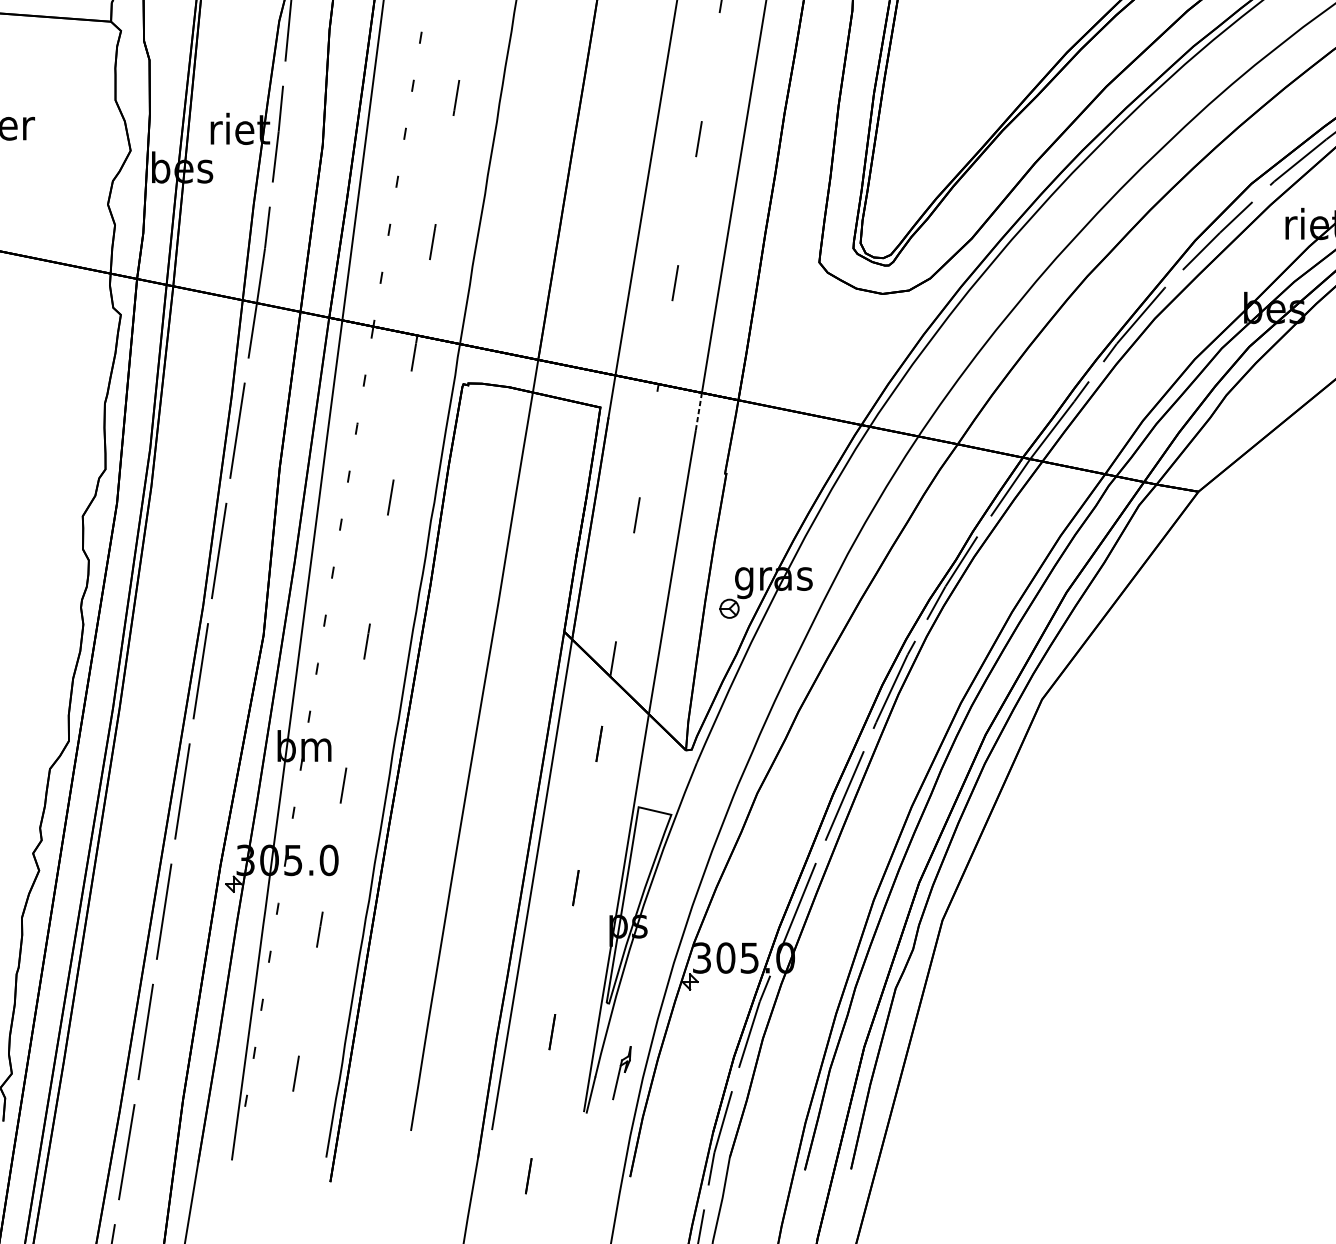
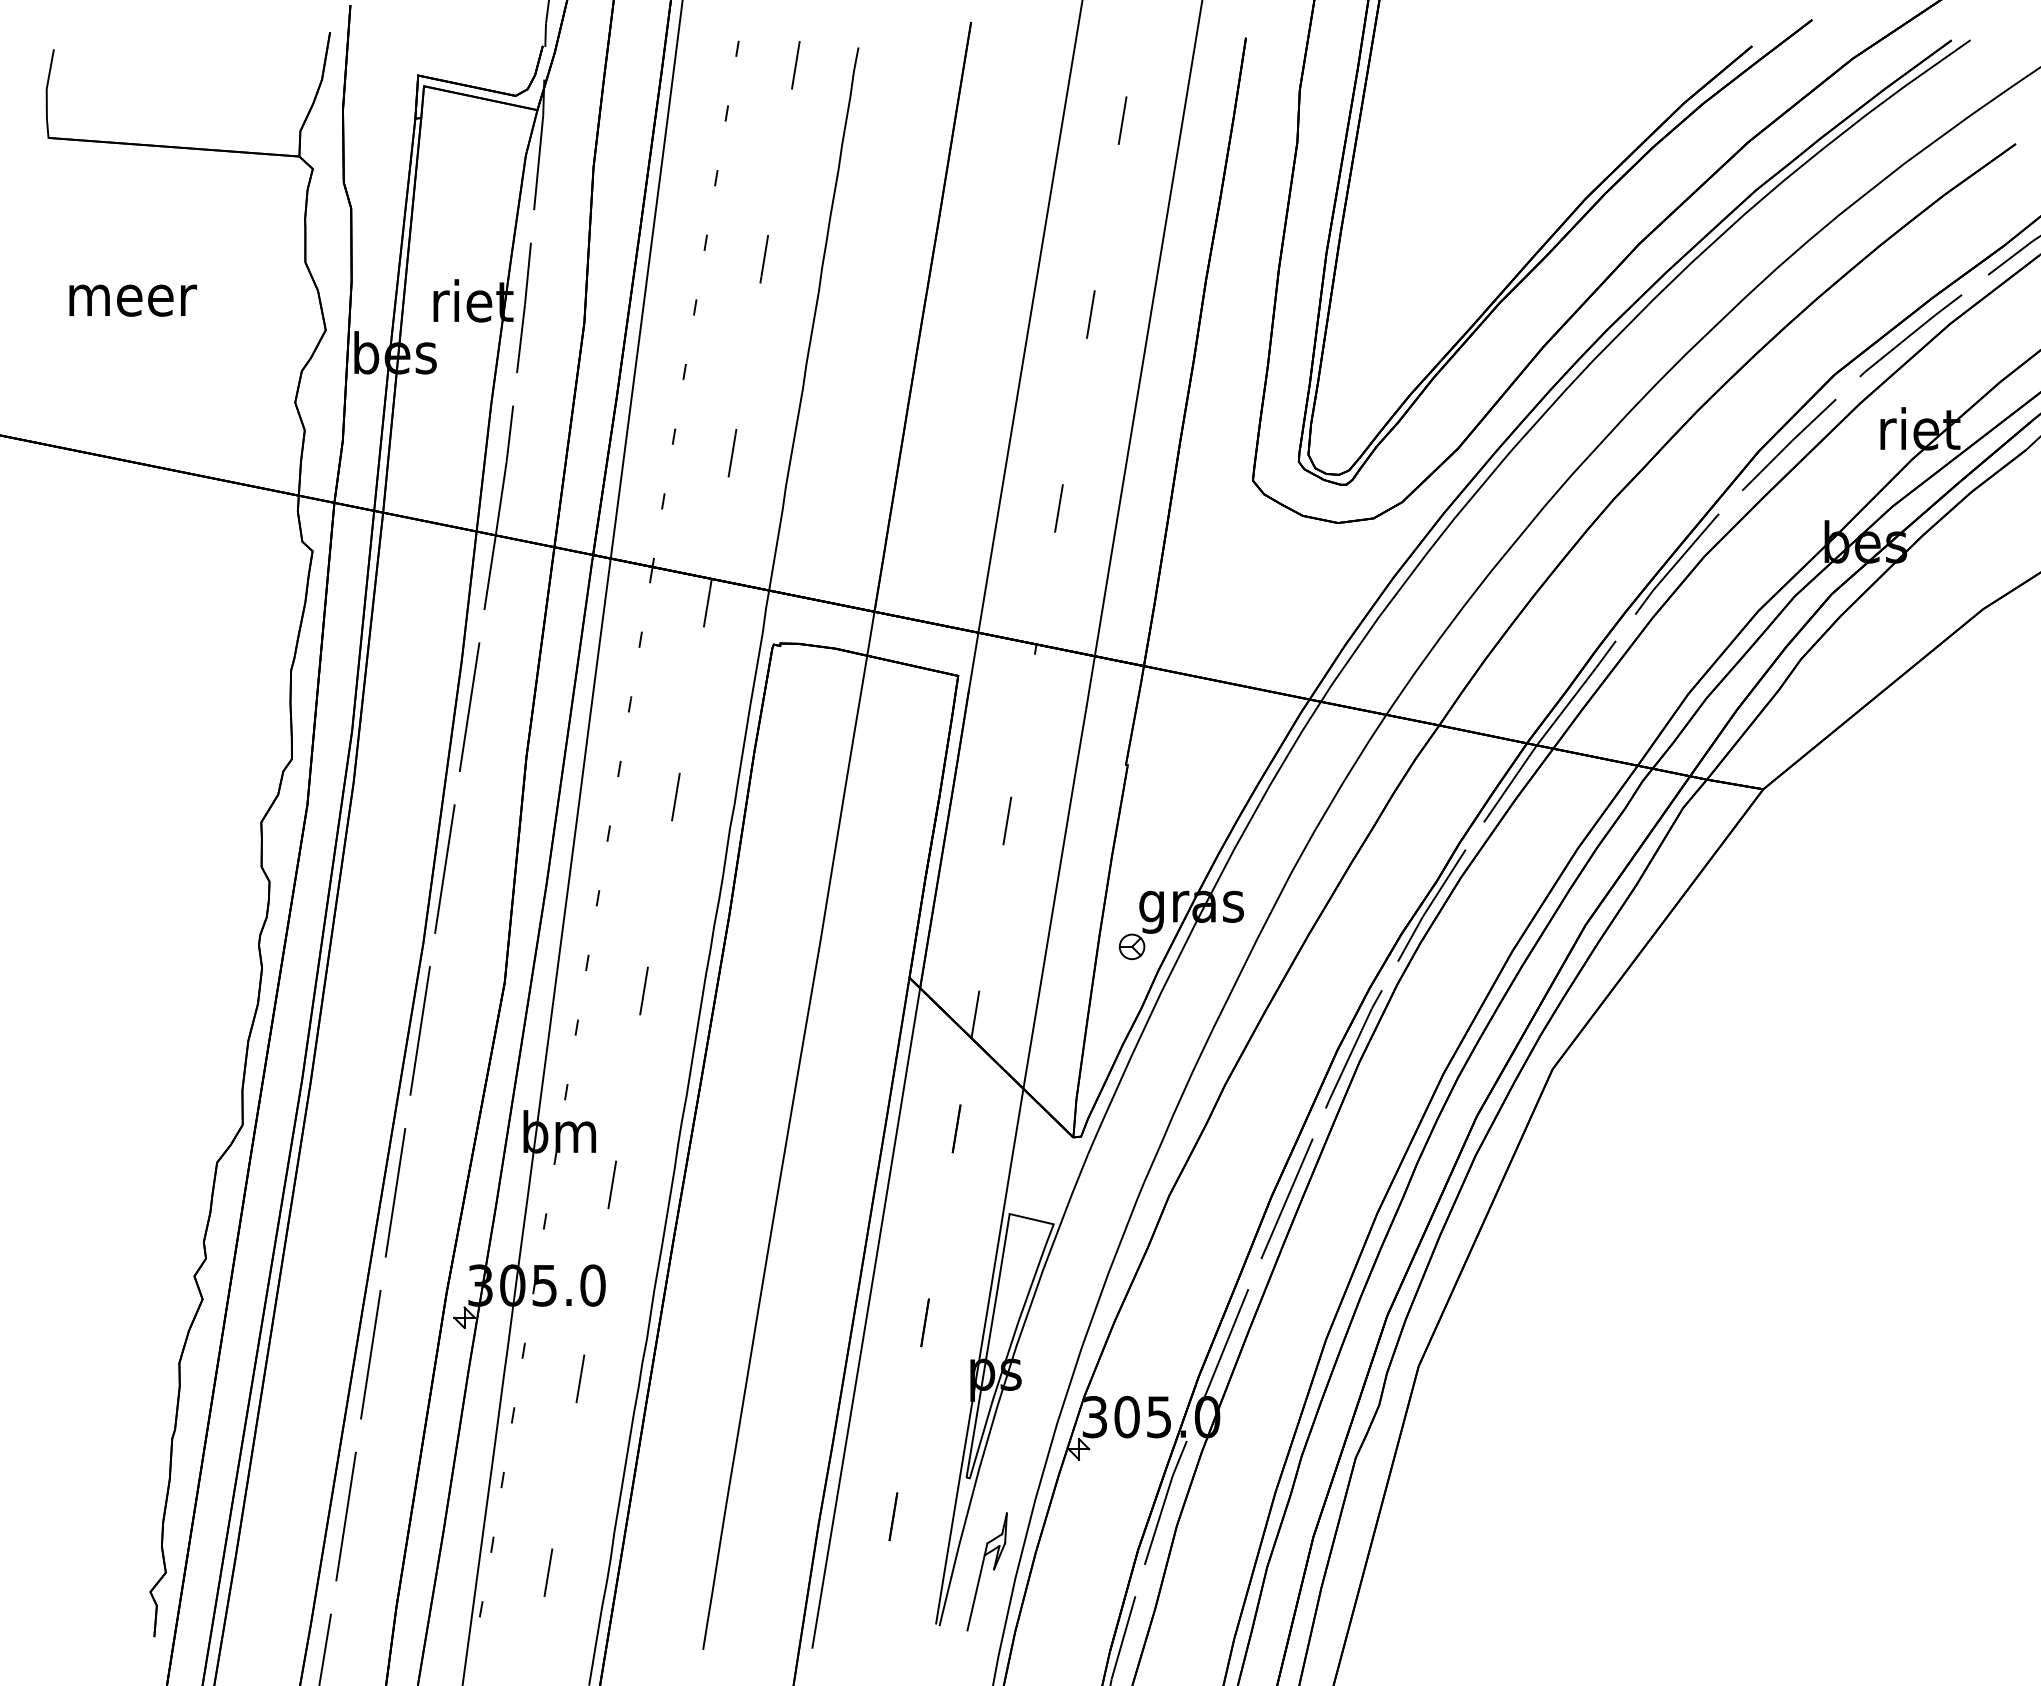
line: (698, 411) -> (1090, 681), dashed -> solid
part: (621, 1072) -> (986, 1571), size x1.67

